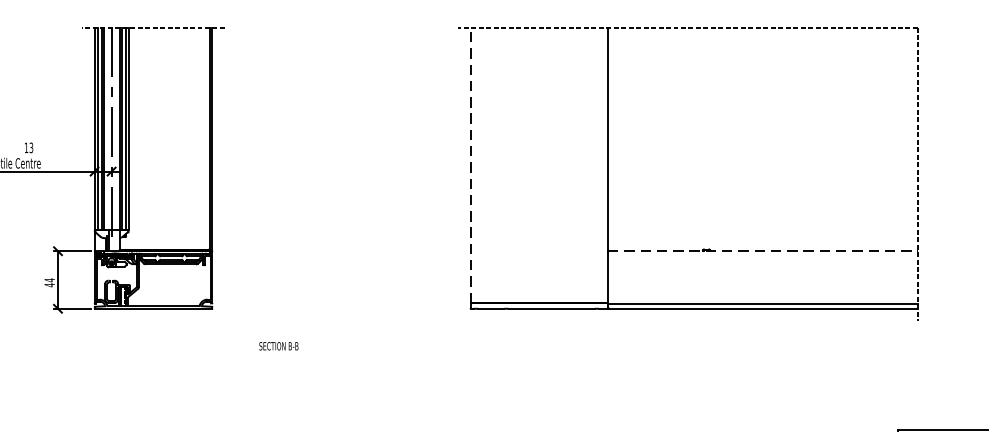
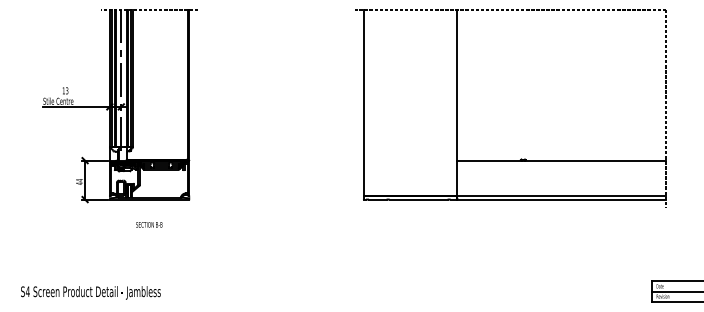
line: (470, 165) -> (363, 102), dashed -> solid
line: (763, 250) -> (561, 160), dashed -> solid
text: (279, 345) -> (149, 224), moved

